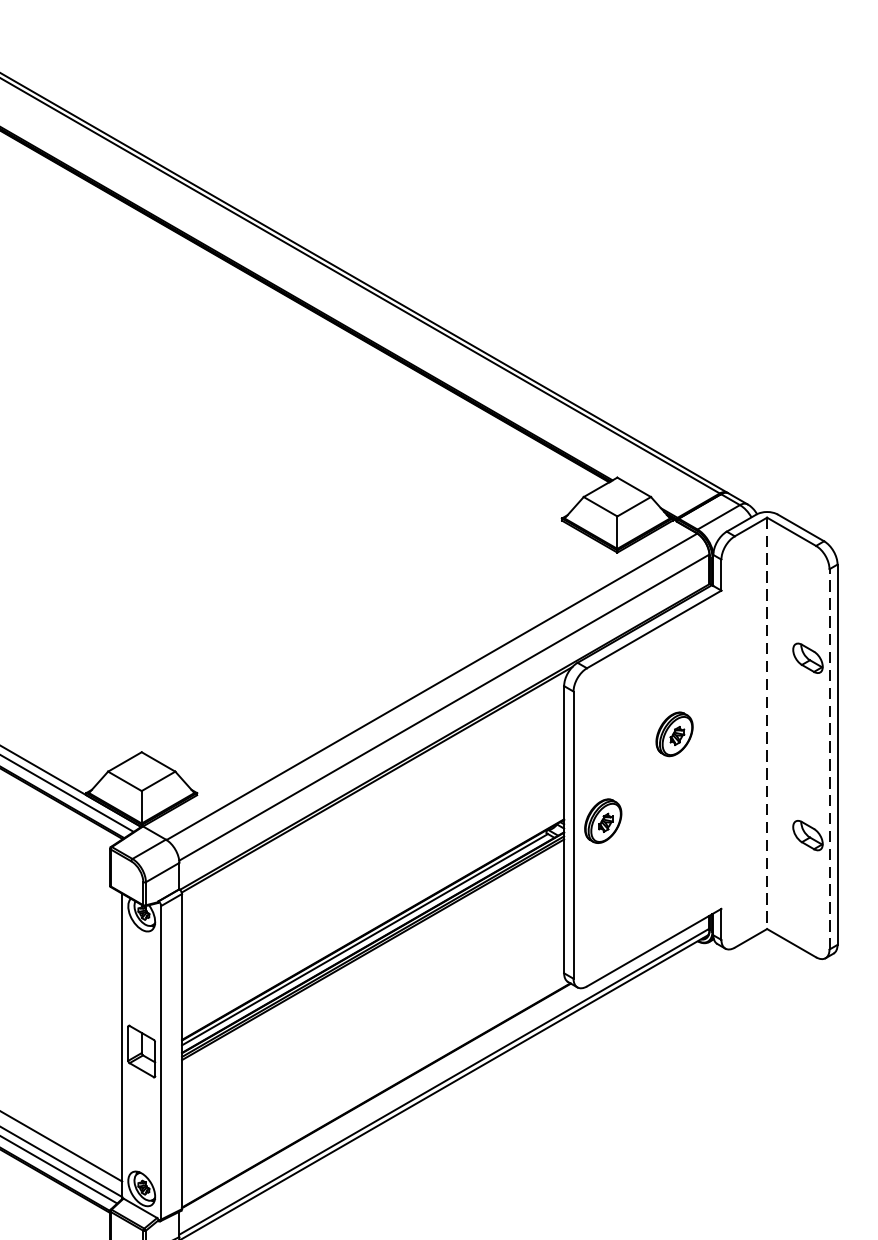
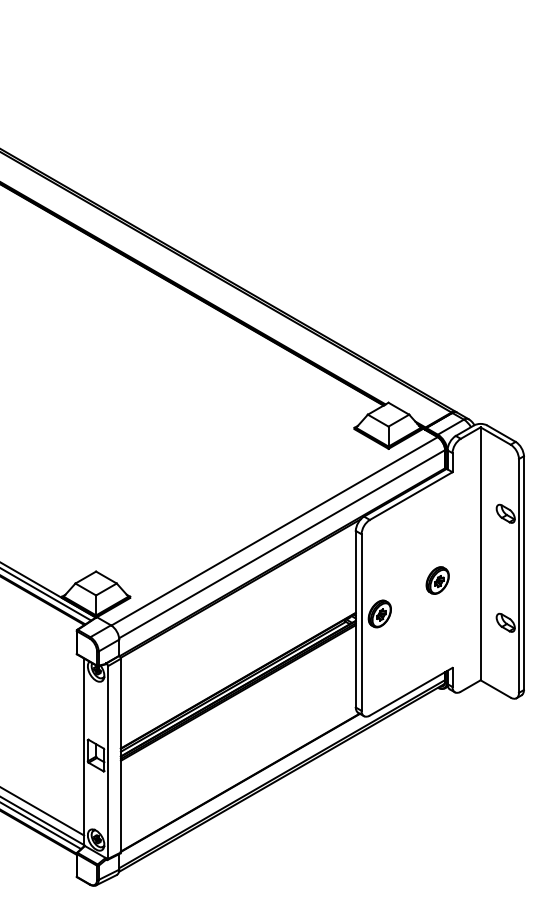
line: (766, 724) -> (480, 554), dashed -> solid
part: (674, 734) -> (437, 580), moved
line: (828, 758) -> (518, 575), dashed -> solid

